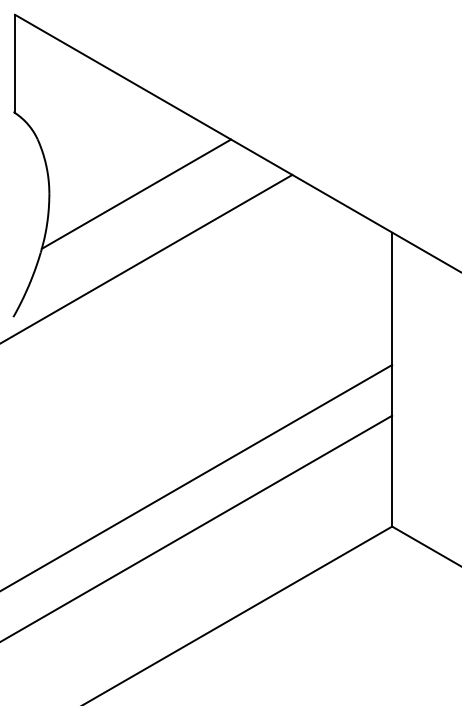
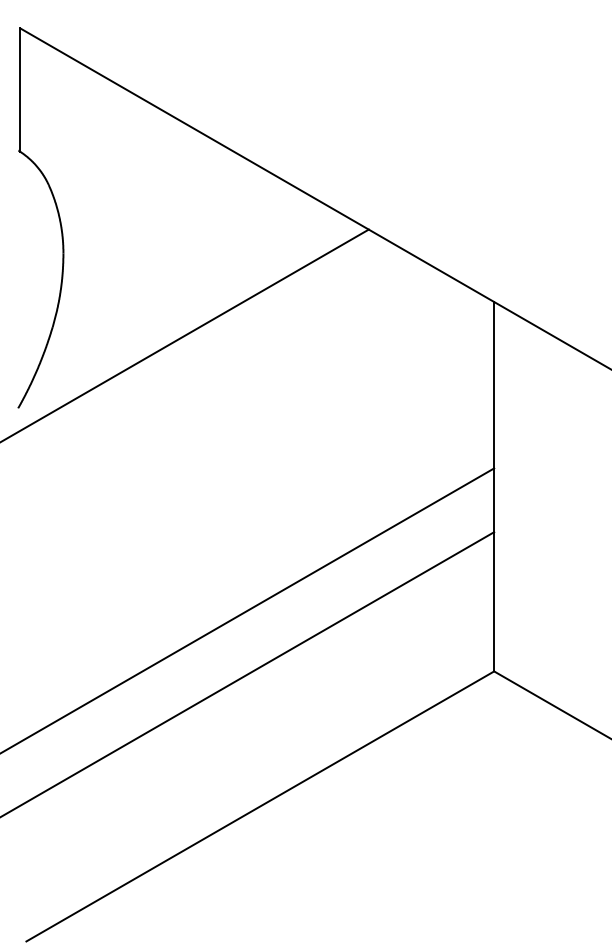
line: (136, 193) -> (172, 253), removed

